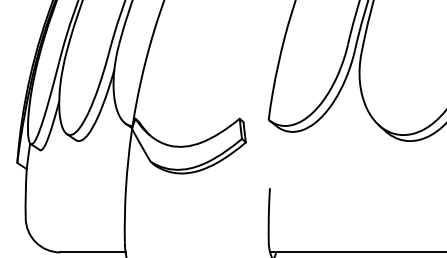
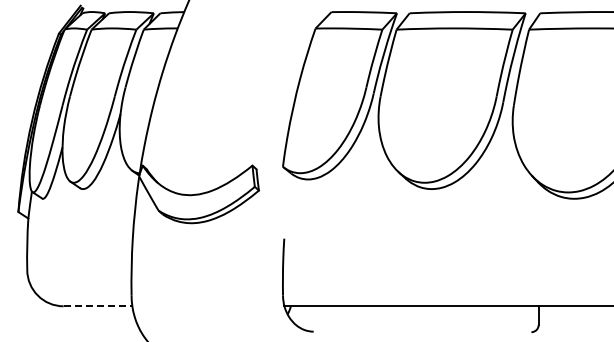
line: (93, 252) -> (98, 306), solid -> dashed

